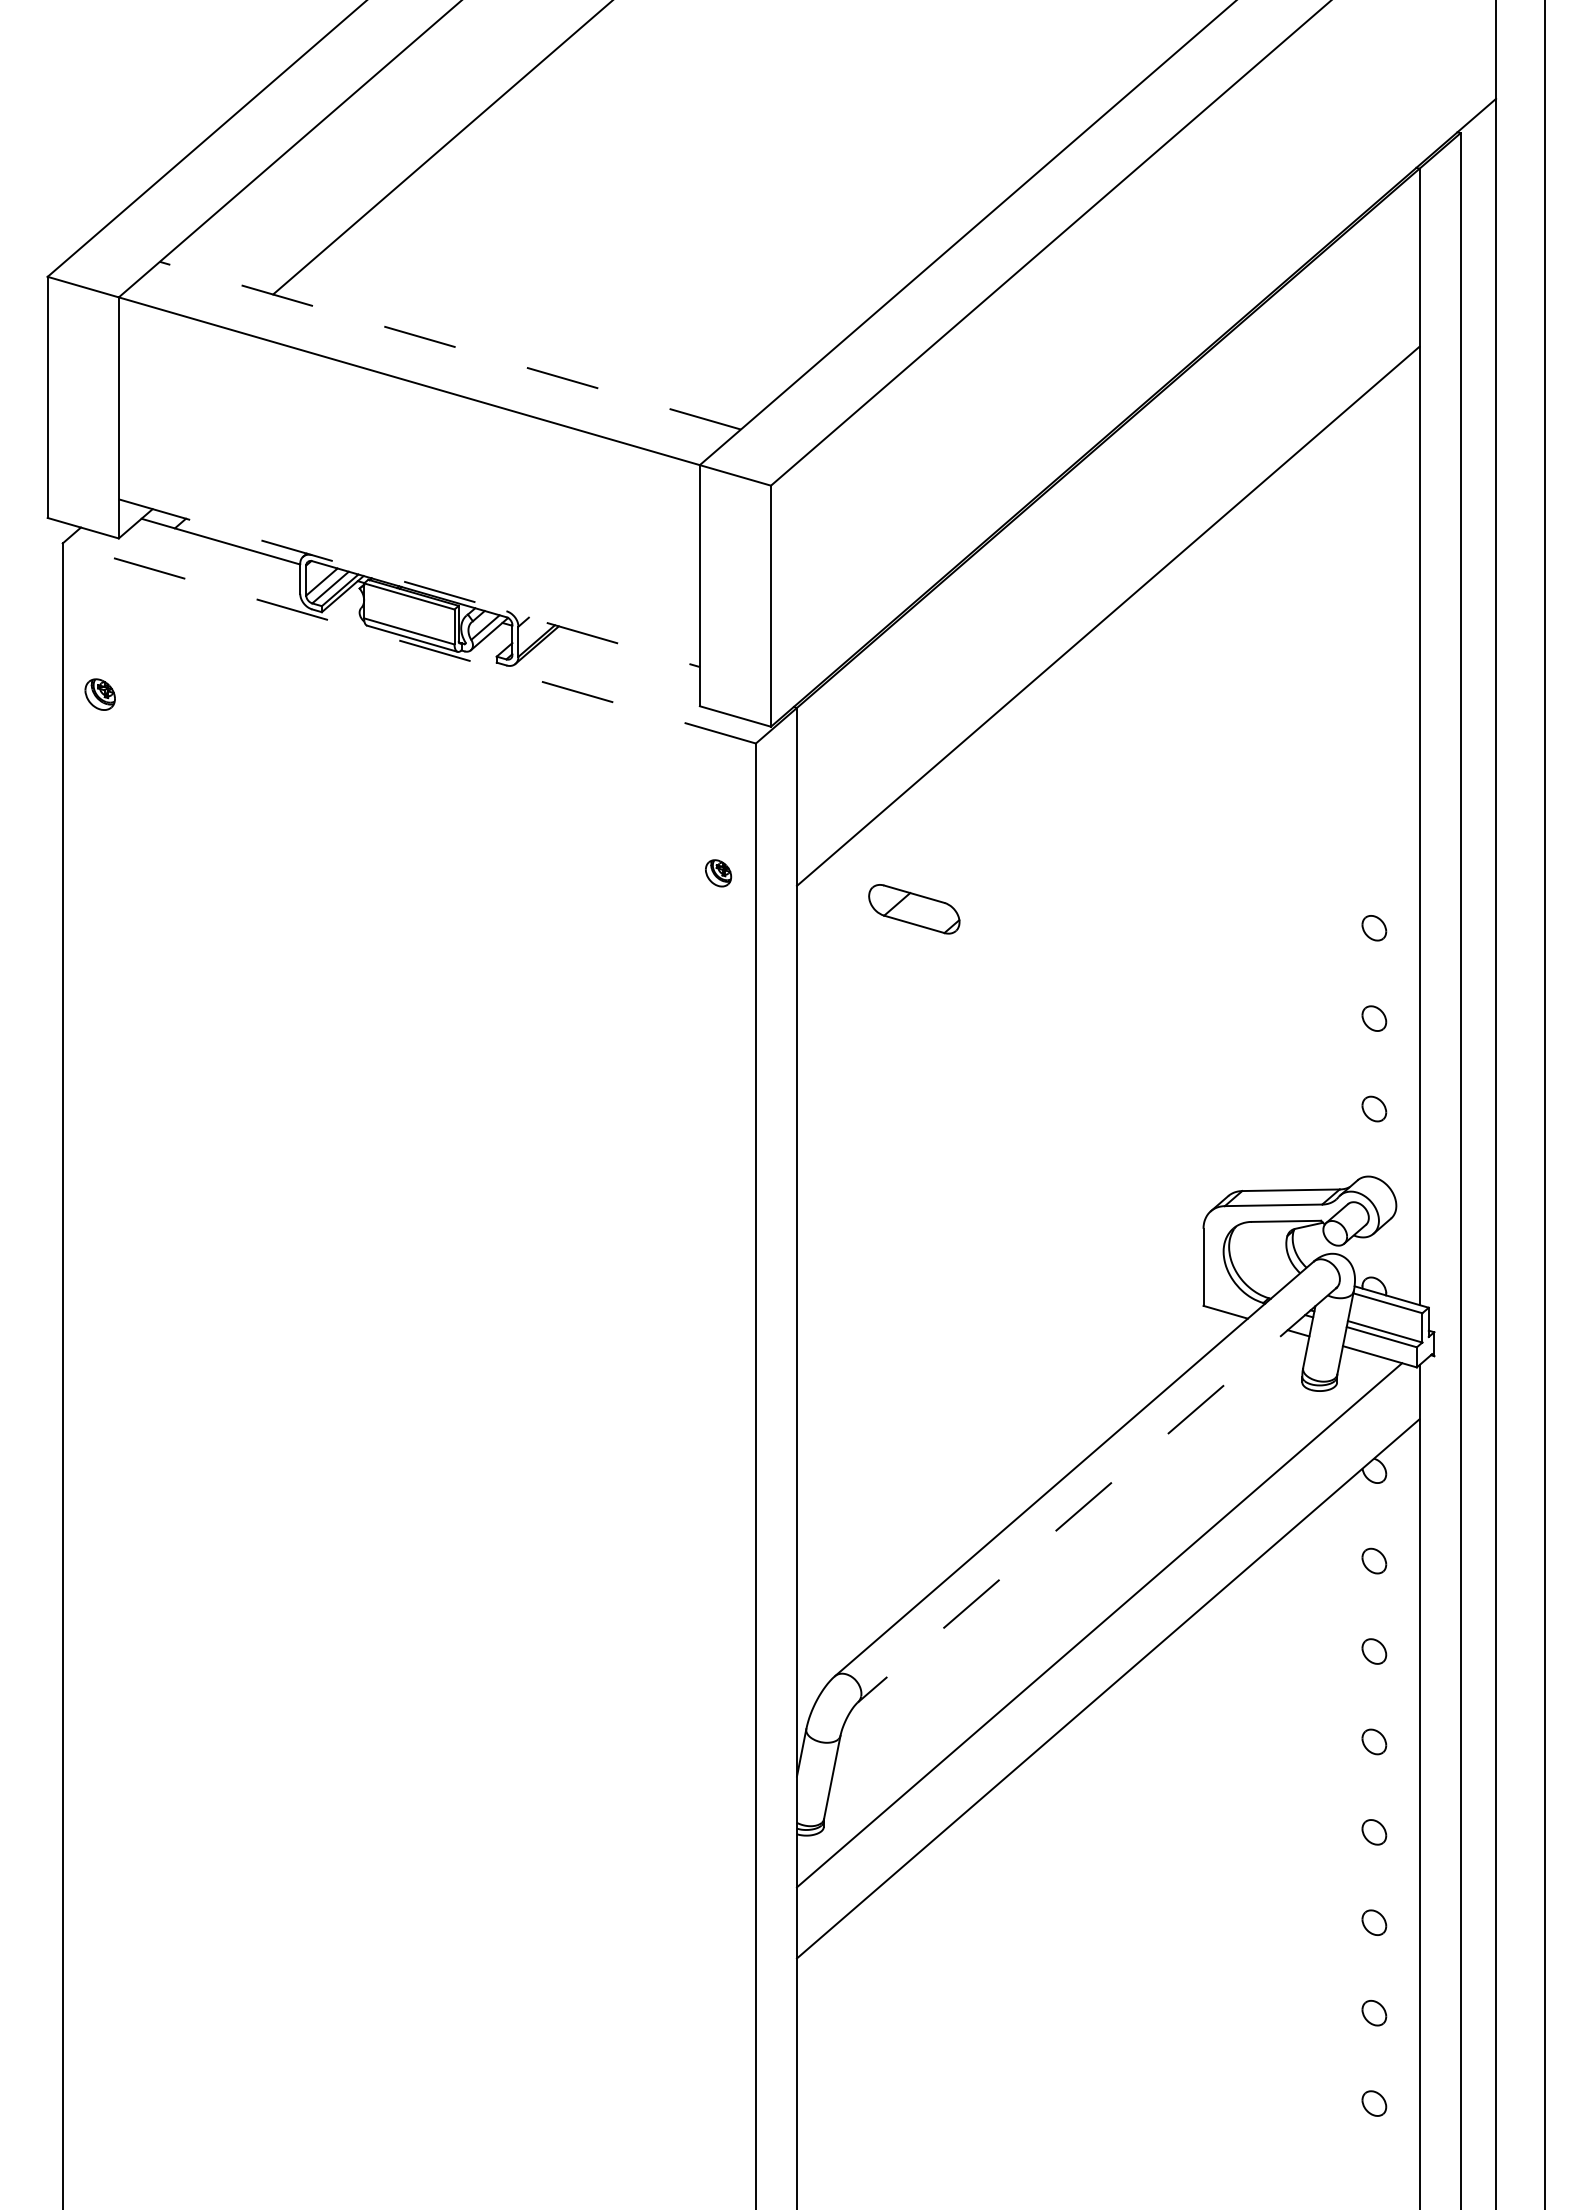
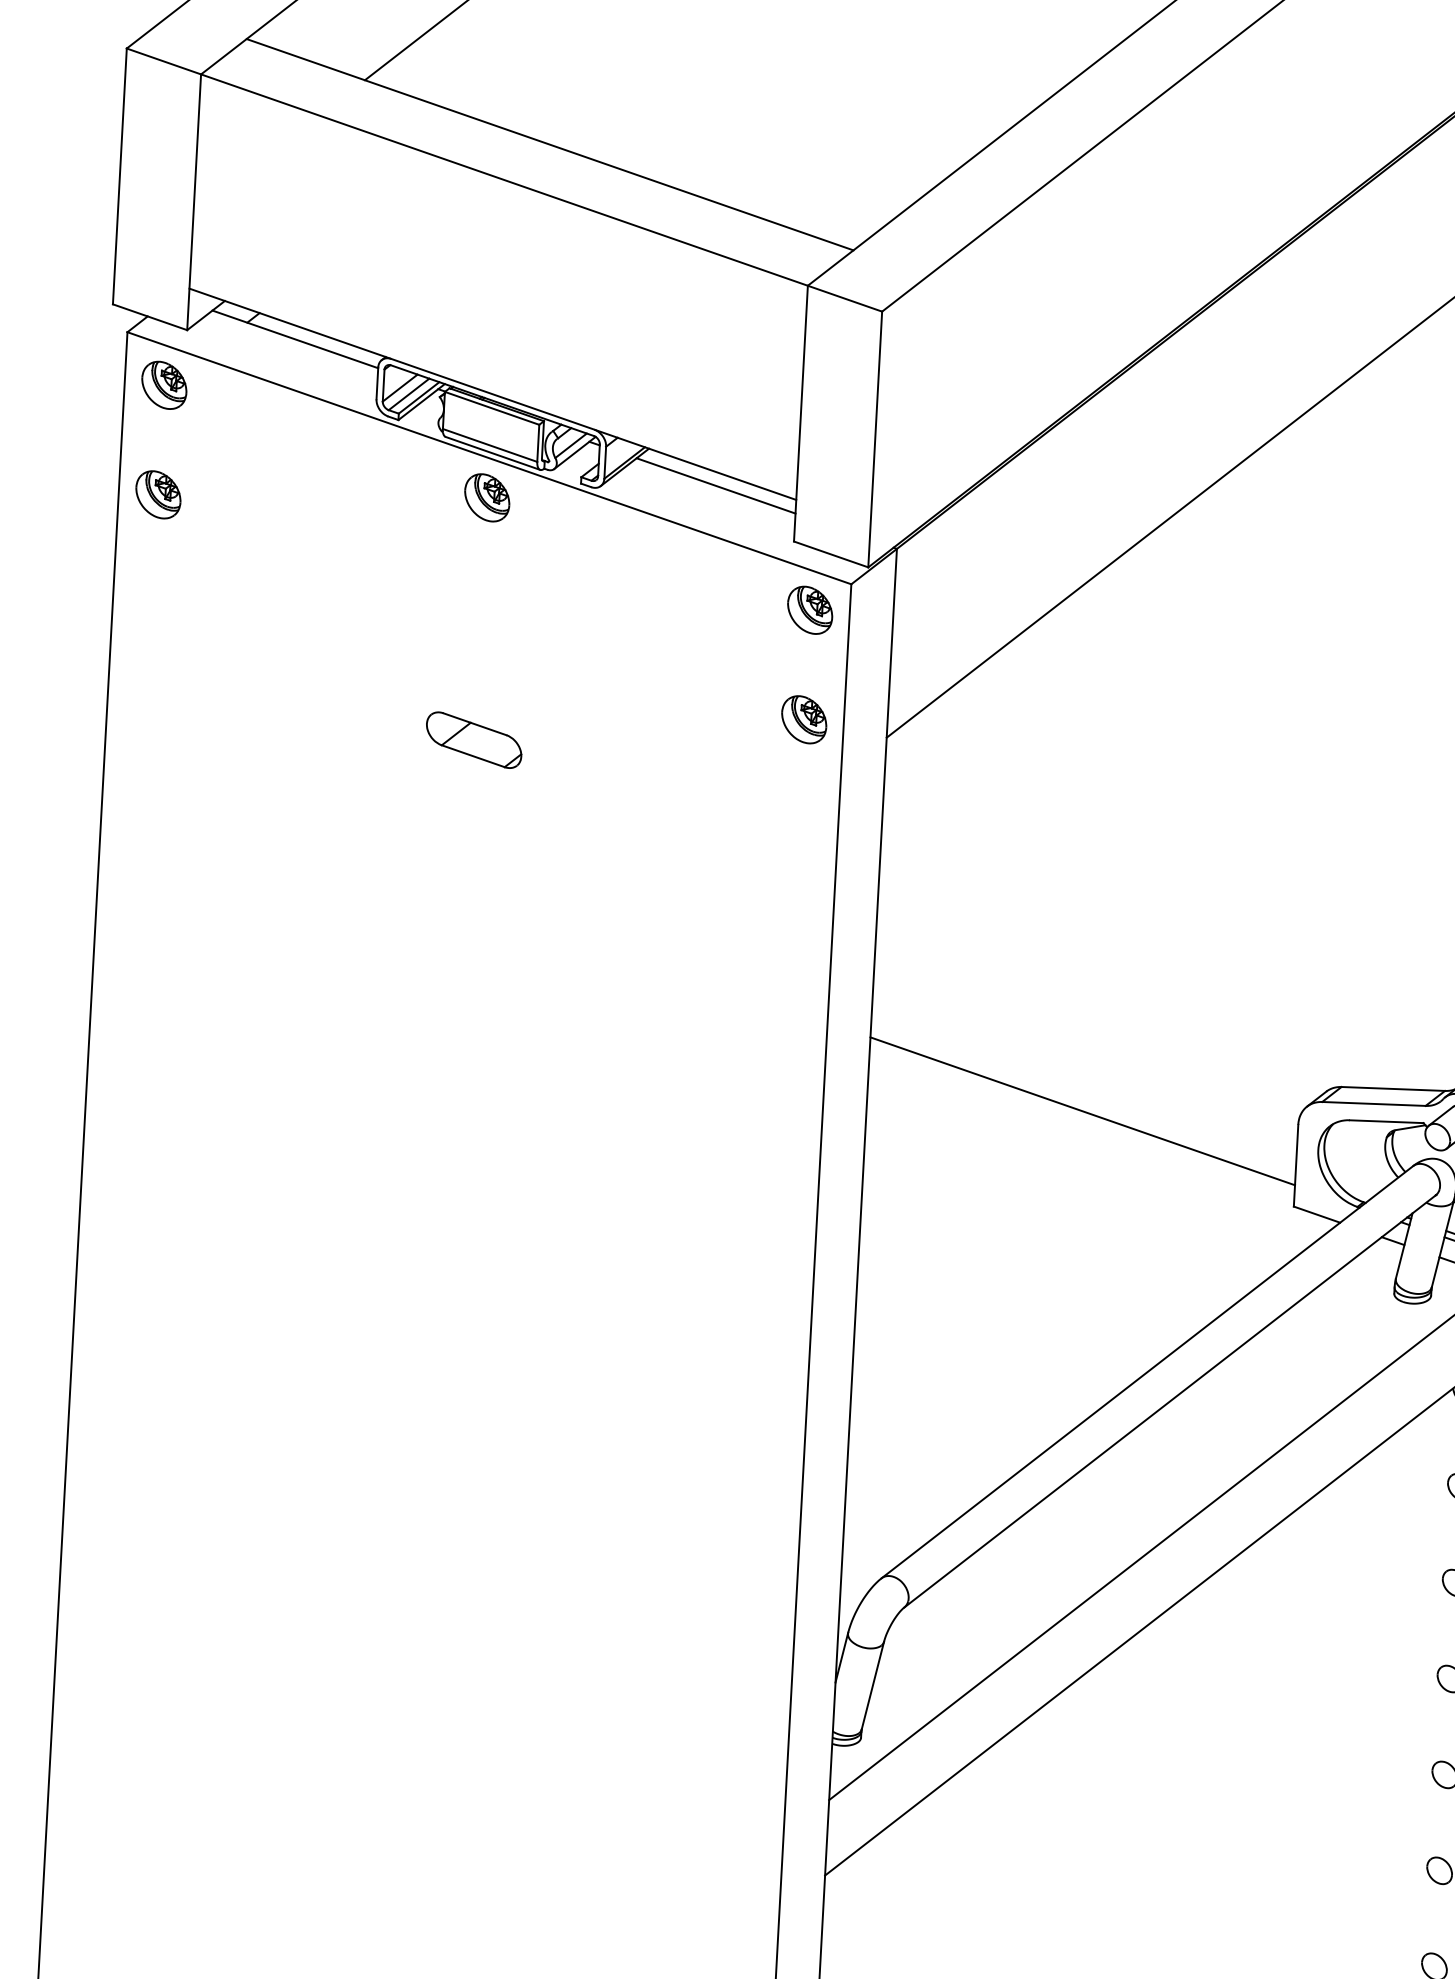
line: (449, 345) -> (549, 144), dashed -> solid
line: (409, 583) -> (493, 394), dashed -> solid
part: (100, 591) -> (164, 385), added
line: (409, 643) -> (489, 458), dashed -> solid
line: (623, 657) -> (715, 485), added
part: (409, 680) -> (487, 497), added
part: (100, 694) -> (158, 494), size x1.43
part: (718, 769) -> (810, 609), added
part: (718, 873) -> (804, 720), size x1.67
part: (914, 909) -> (474, 740), moved
line: (999, 1226) -> (1081, 1110), added
line: (1096, 1495) -> (1169, 1401), dashed -> solid

